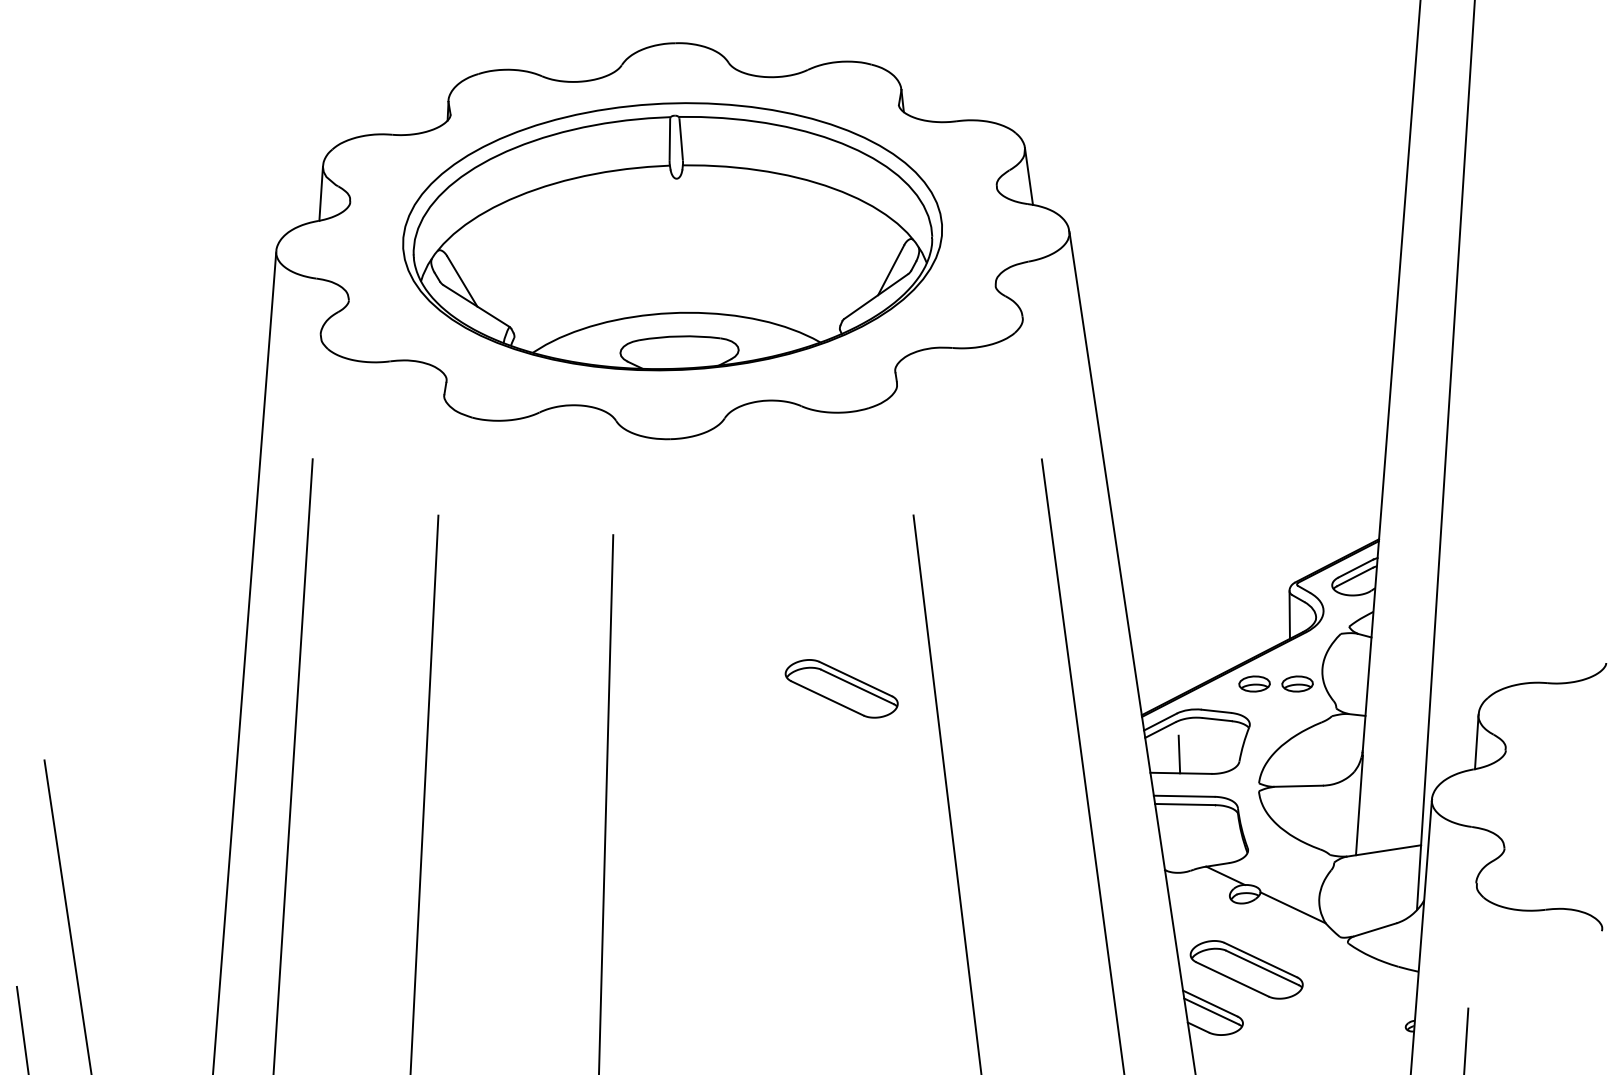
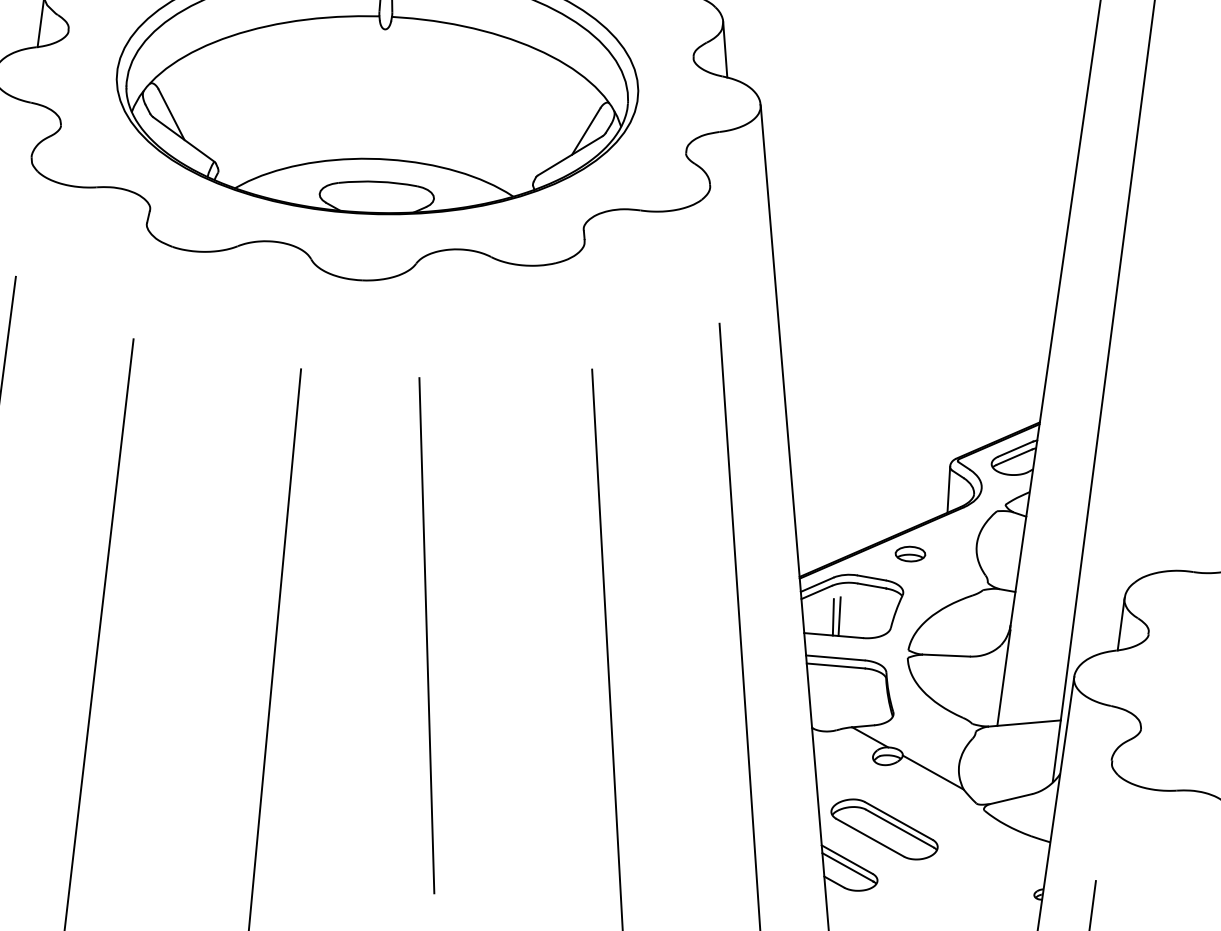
part: (1297, 683) -> (951, 556), removed
part: (841, 688) -> (511, 531), removed
line: (1185, 753) -> (839, 616), added
line: (760, 801) -> (426, 635), added

